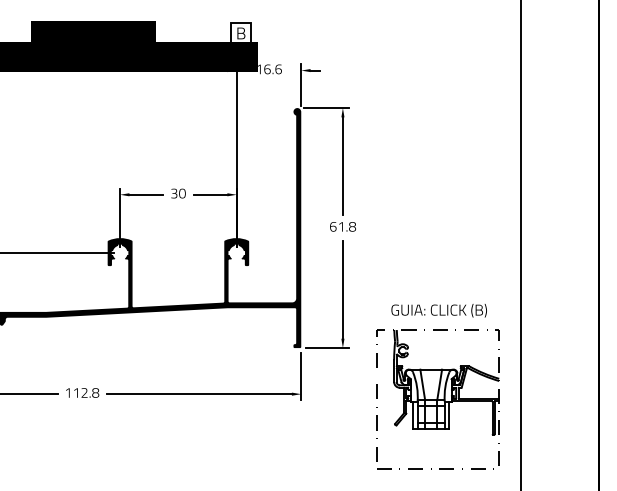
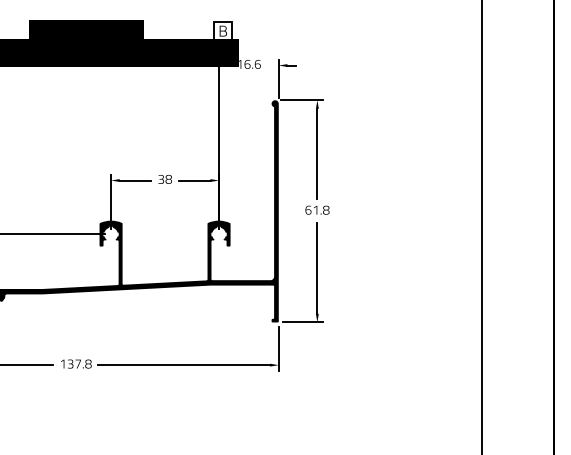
text: (182, 193) -> (168, 179), 30 -> 38
part: (437, 386) -> (404, 358), removed
text: (80, 392) -> (74, 363), 112.8 -> 137.8

